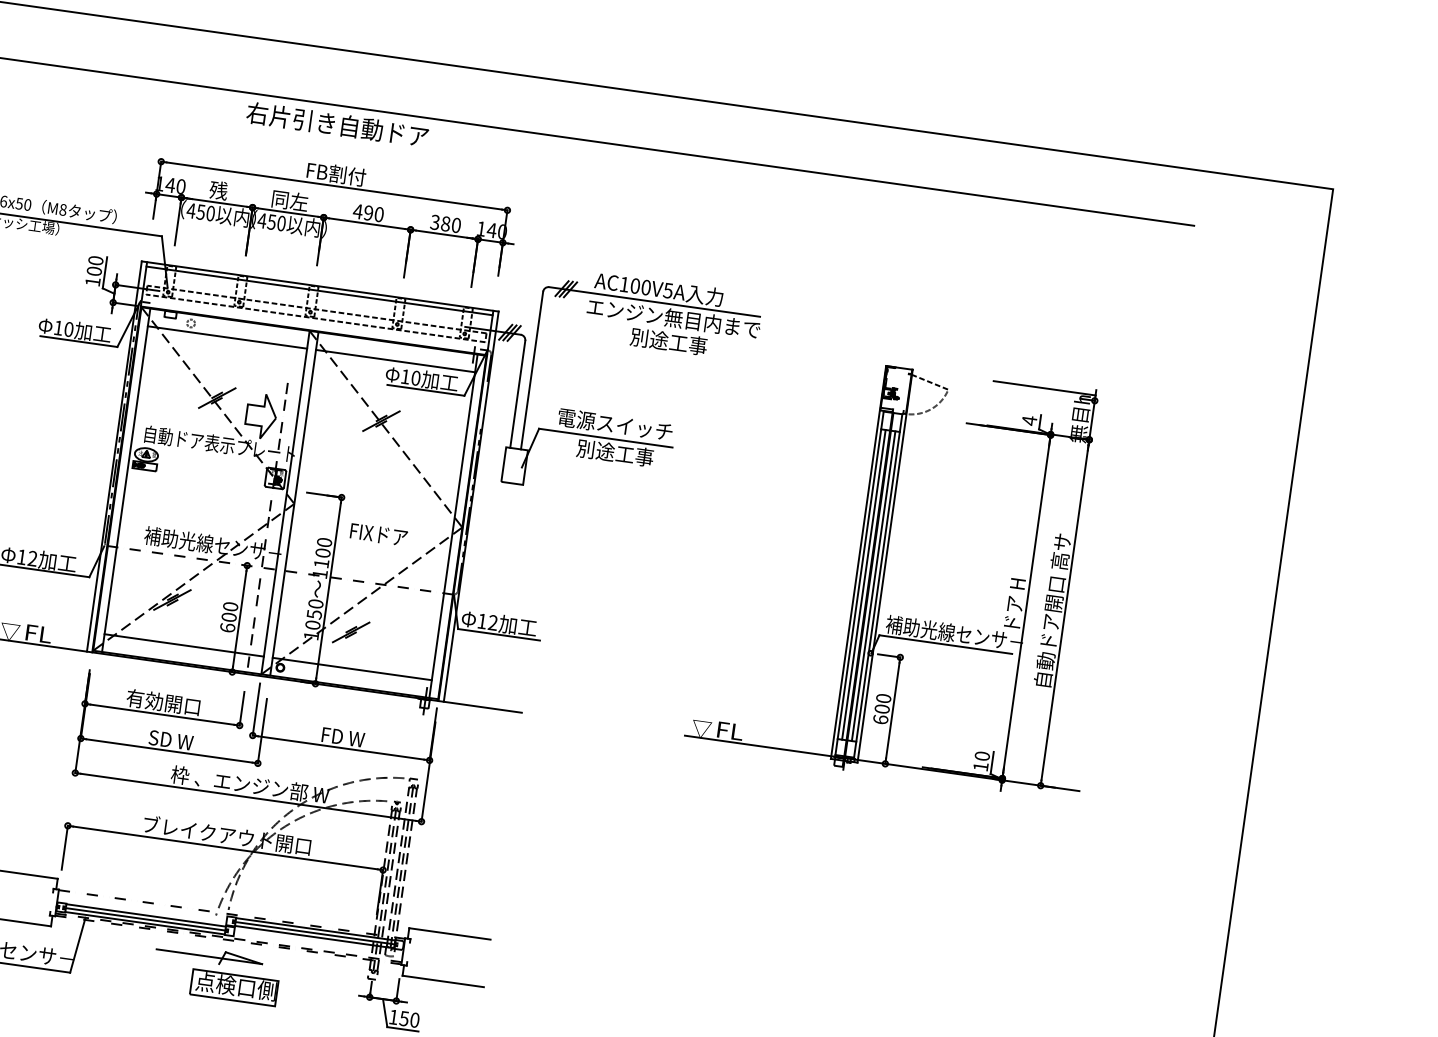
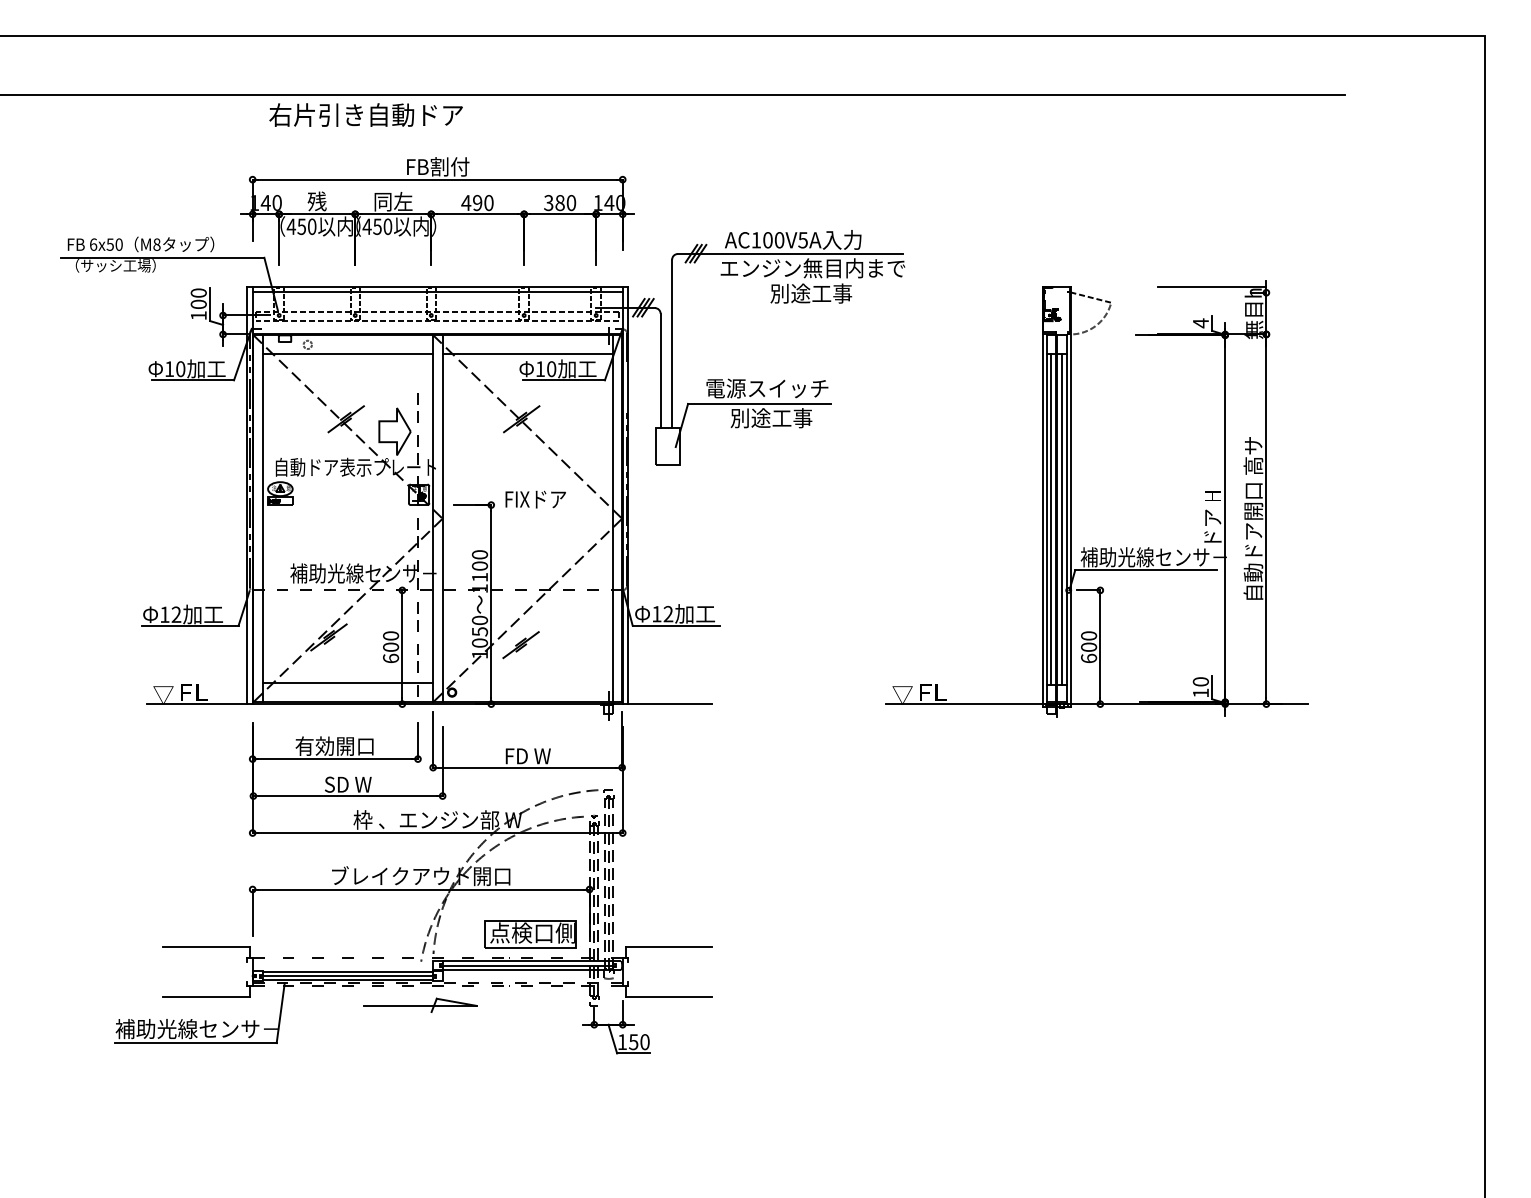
text: (337, 124) -> (365, 114), moved
text: (378, 534) -> (535, 499), moved
line: (352, 669) -> (527, 683), removed
part: (233, 987) -> (530, 934), moved

